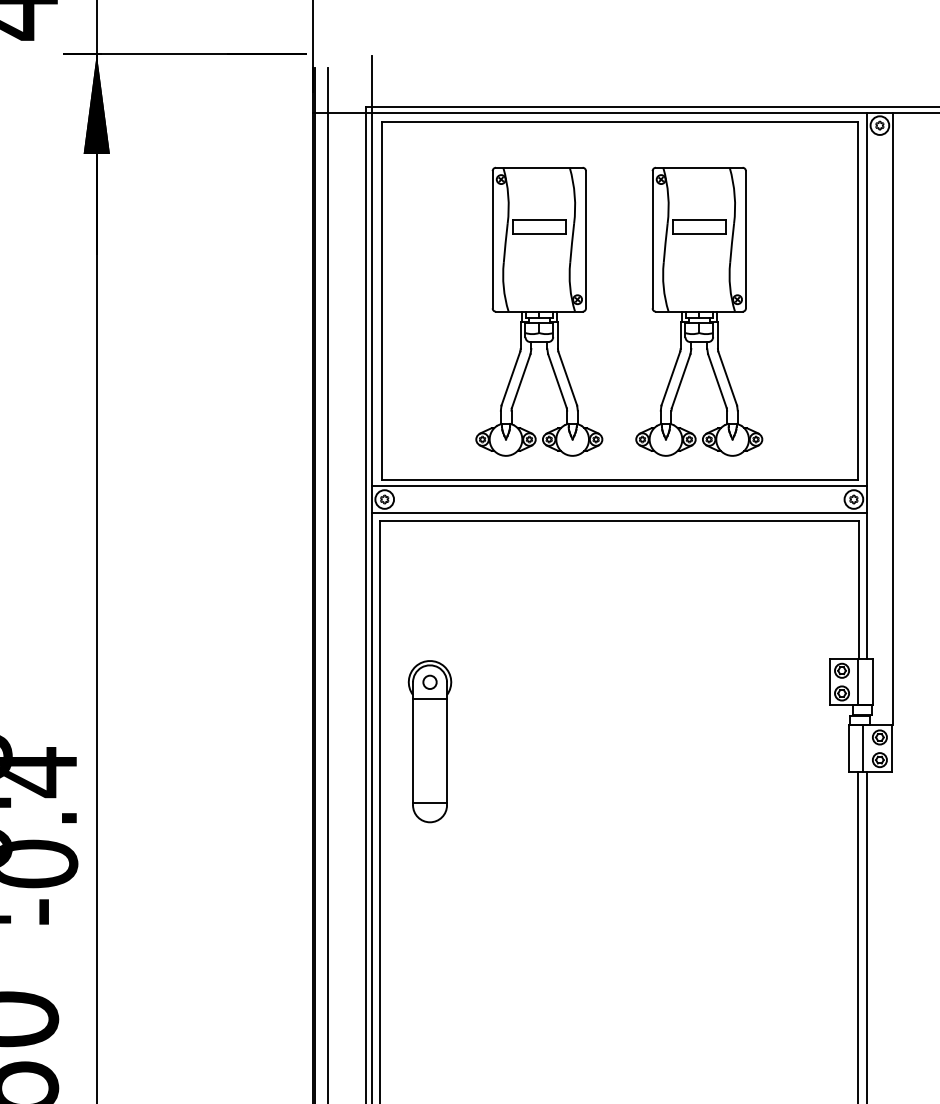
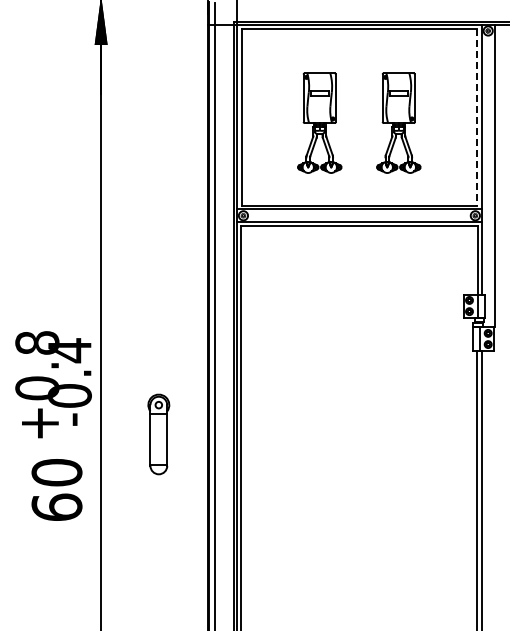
line: (858, 300) -> (477, 117), solid -> dashed
part: (538, 312) -> (319, 123), size x0.7
part: (698, 312) -> (398, 123), size x0.7
part: (429, 741) -> (158, 434), moved

